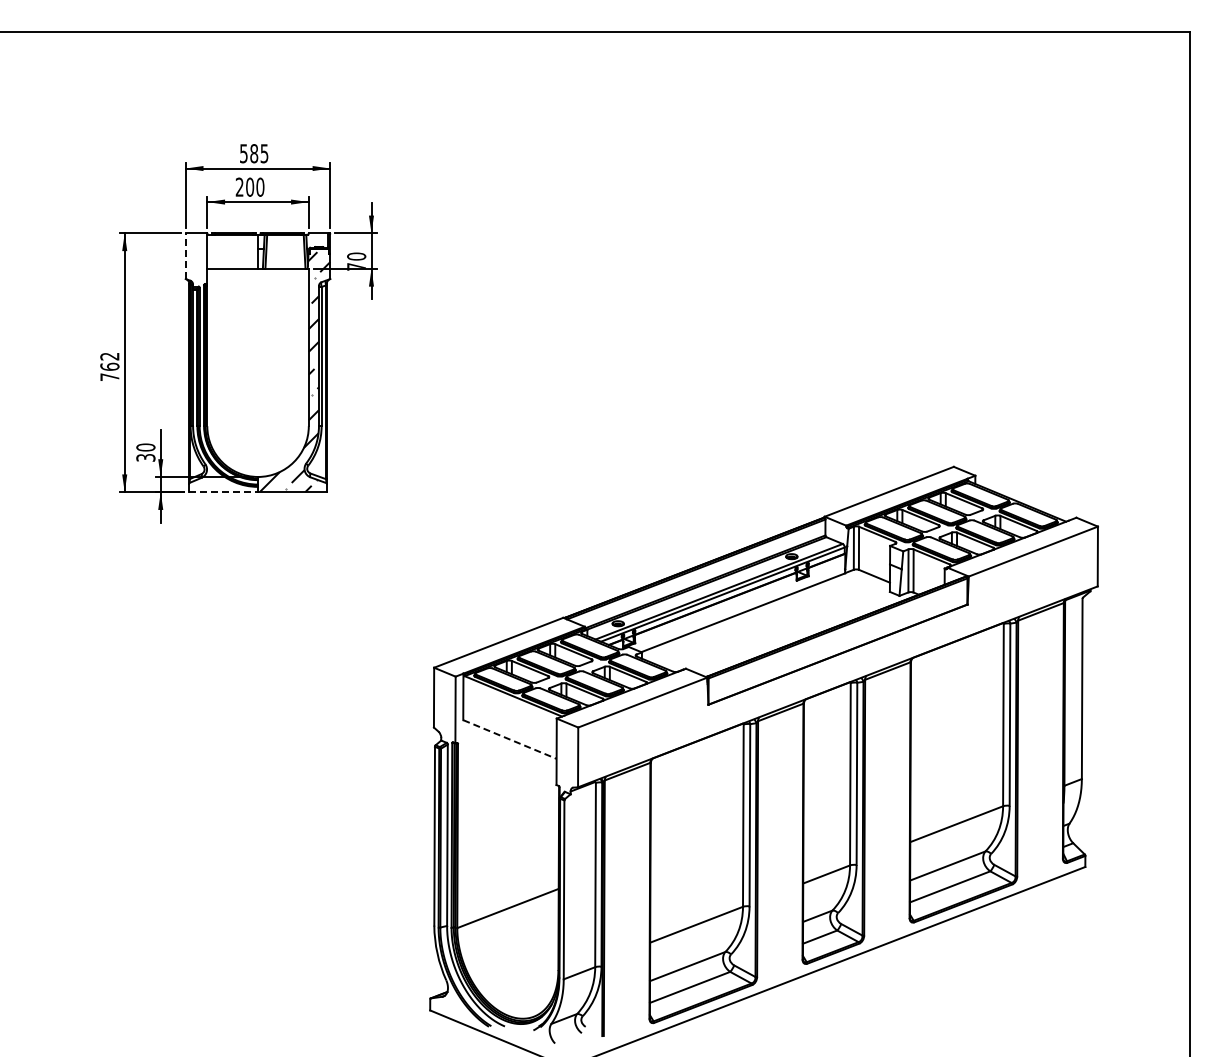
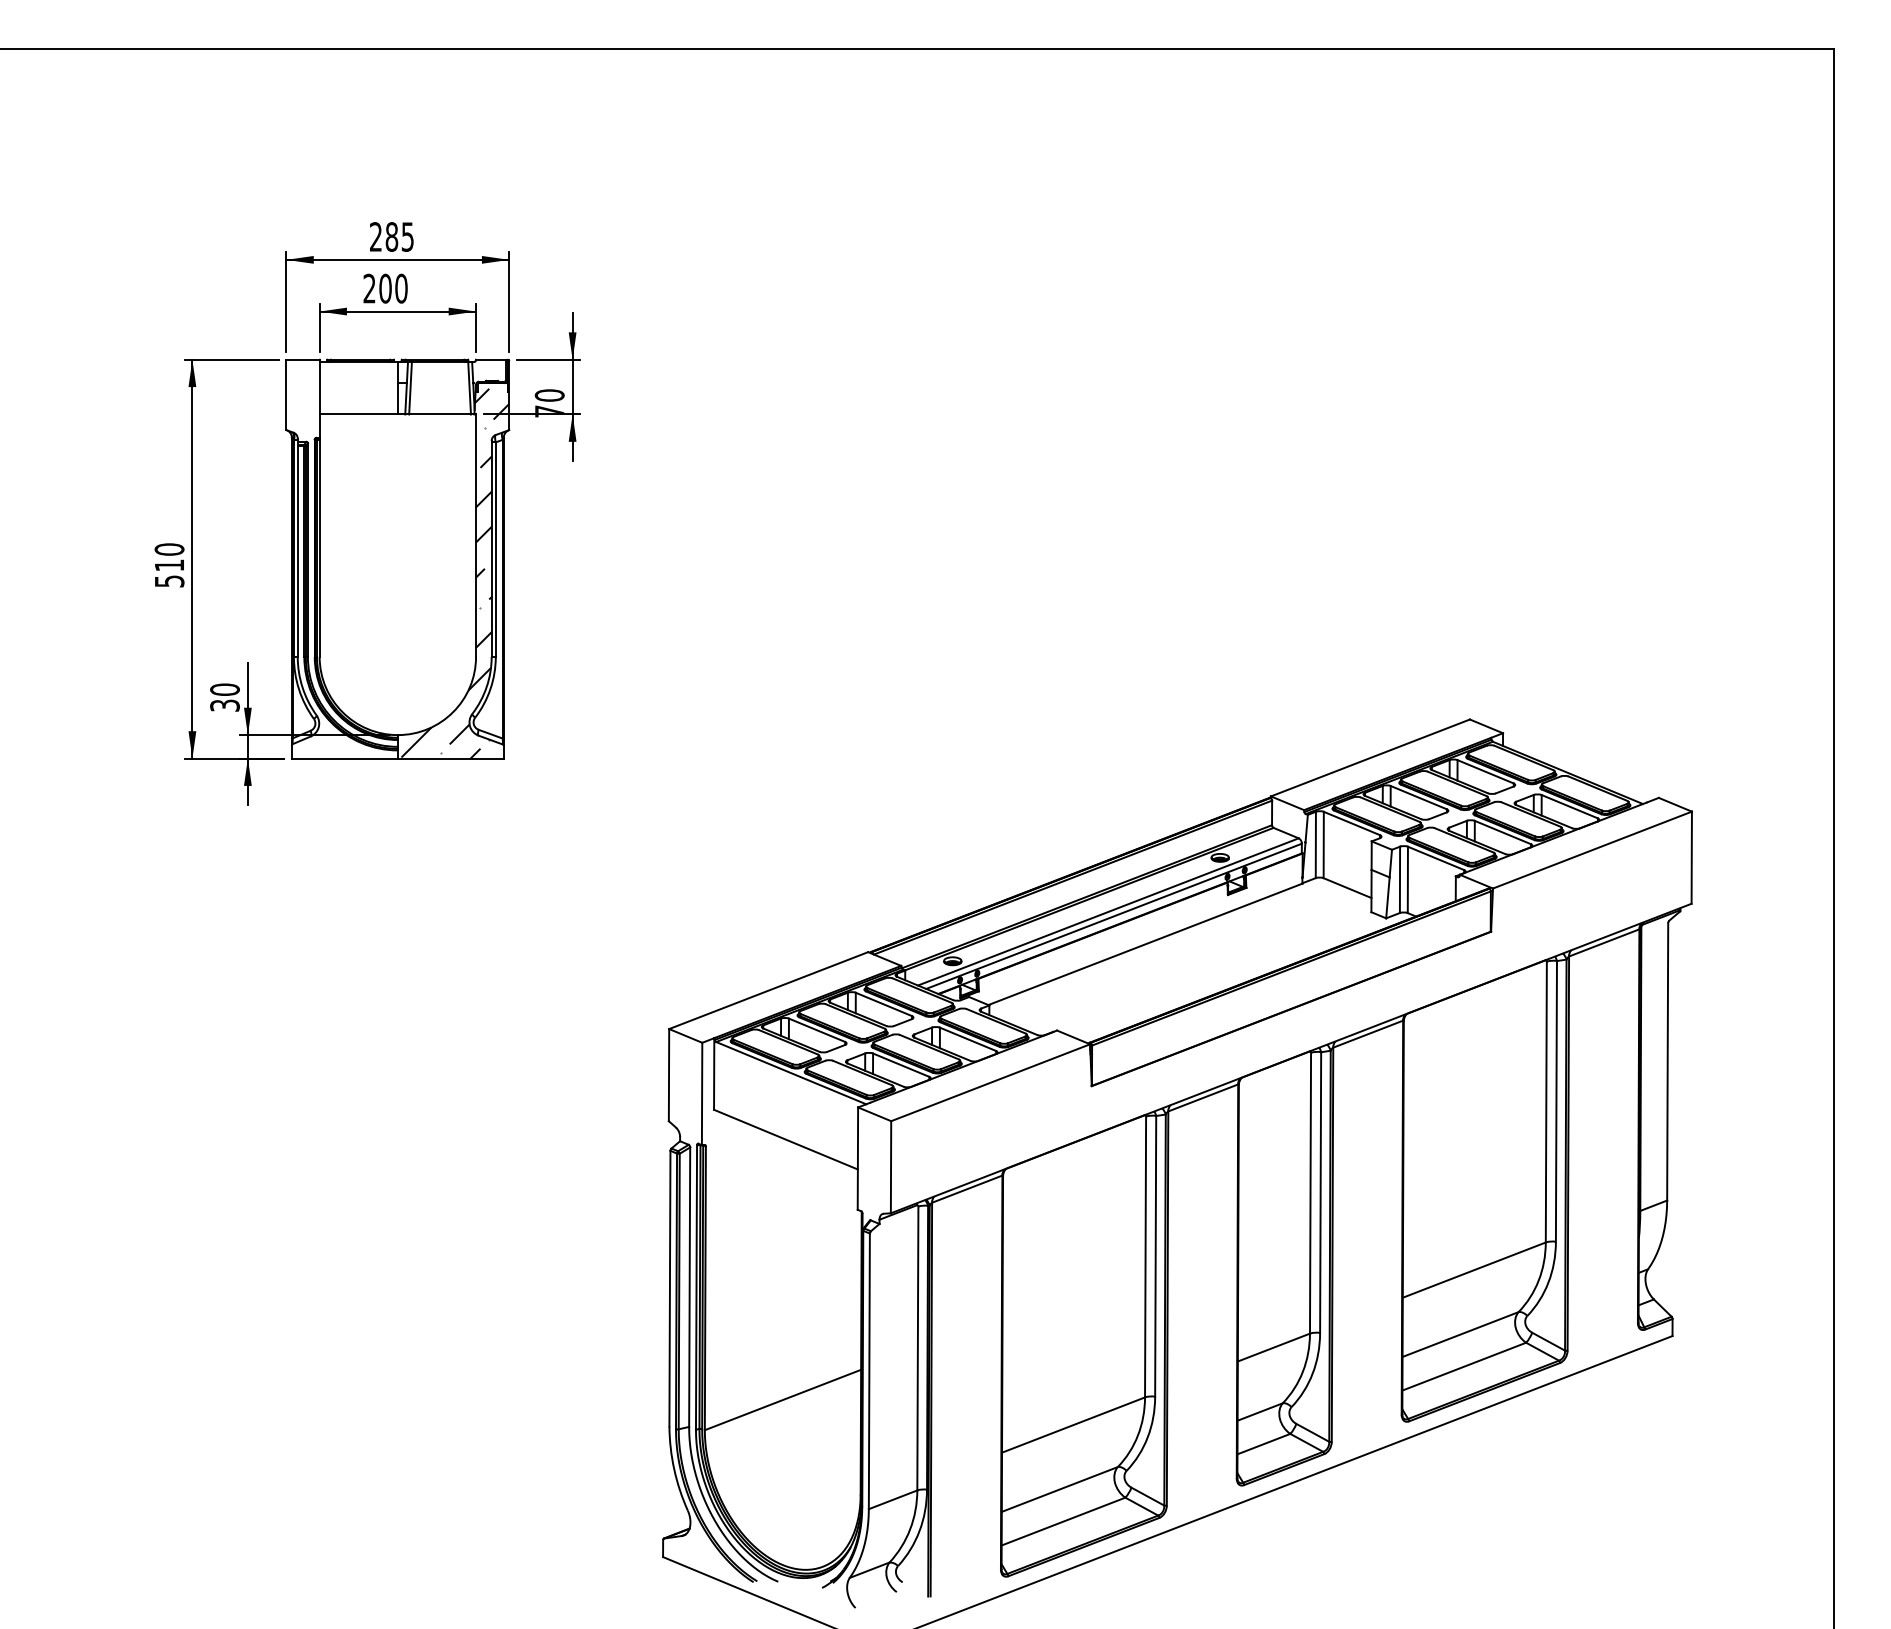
text: (243, 153) -> (375, 236), 585 -> 285
line: (185, 256) -> (286, 395), dashed -> solid
text: (109, 366) -> (168, 564), 762 -> 510
line: (224, 492) -> (346, 759), dashed -> solid
line: (509, 739) -> (785, 1139), dashed -> solid

